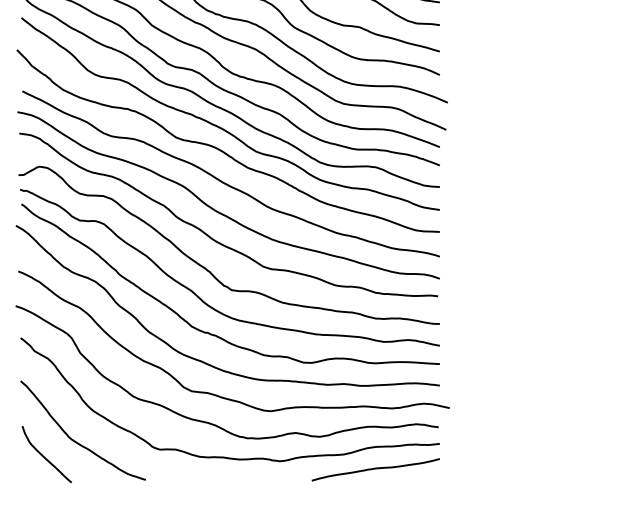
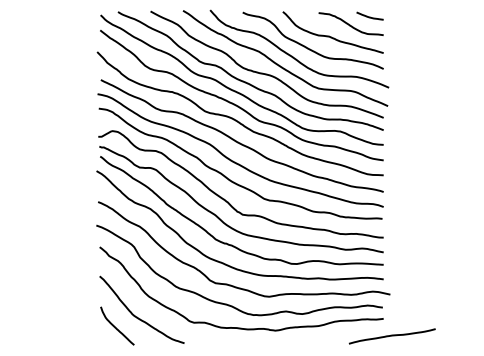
curve: (374, 469) -> (391, 336), moved

